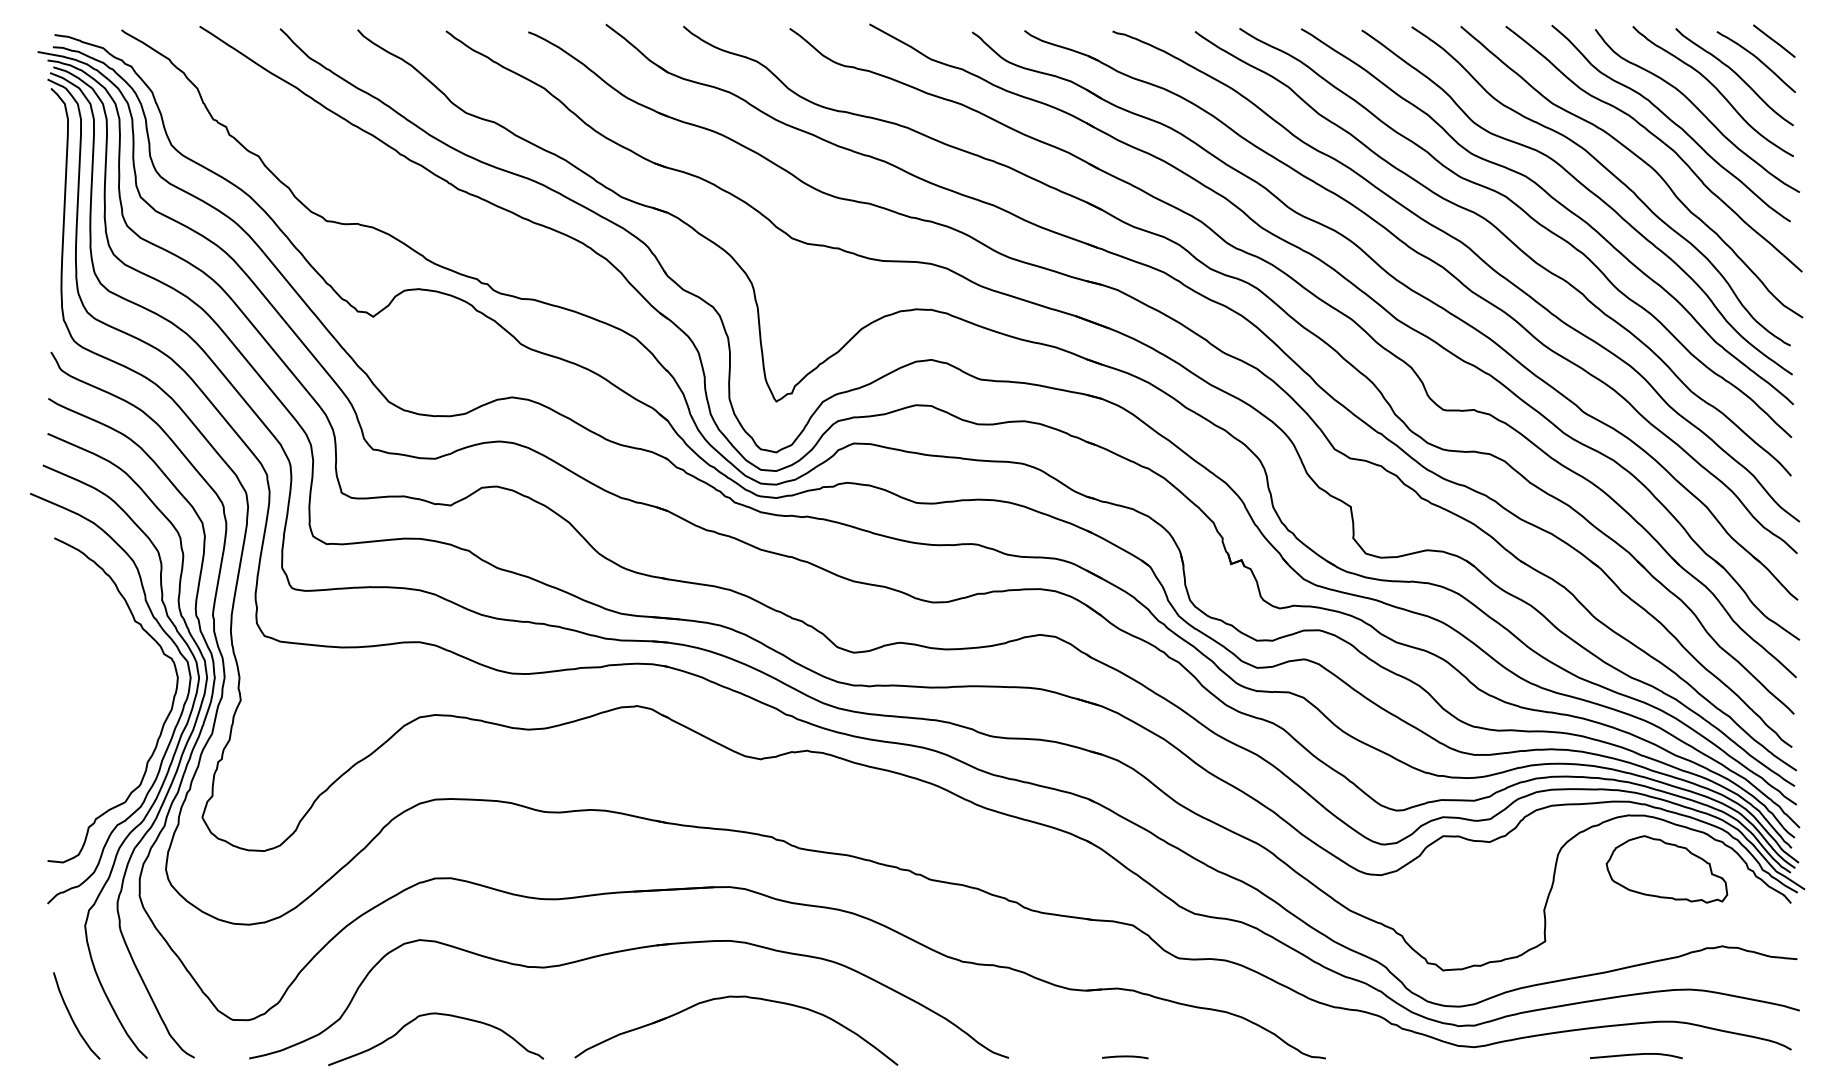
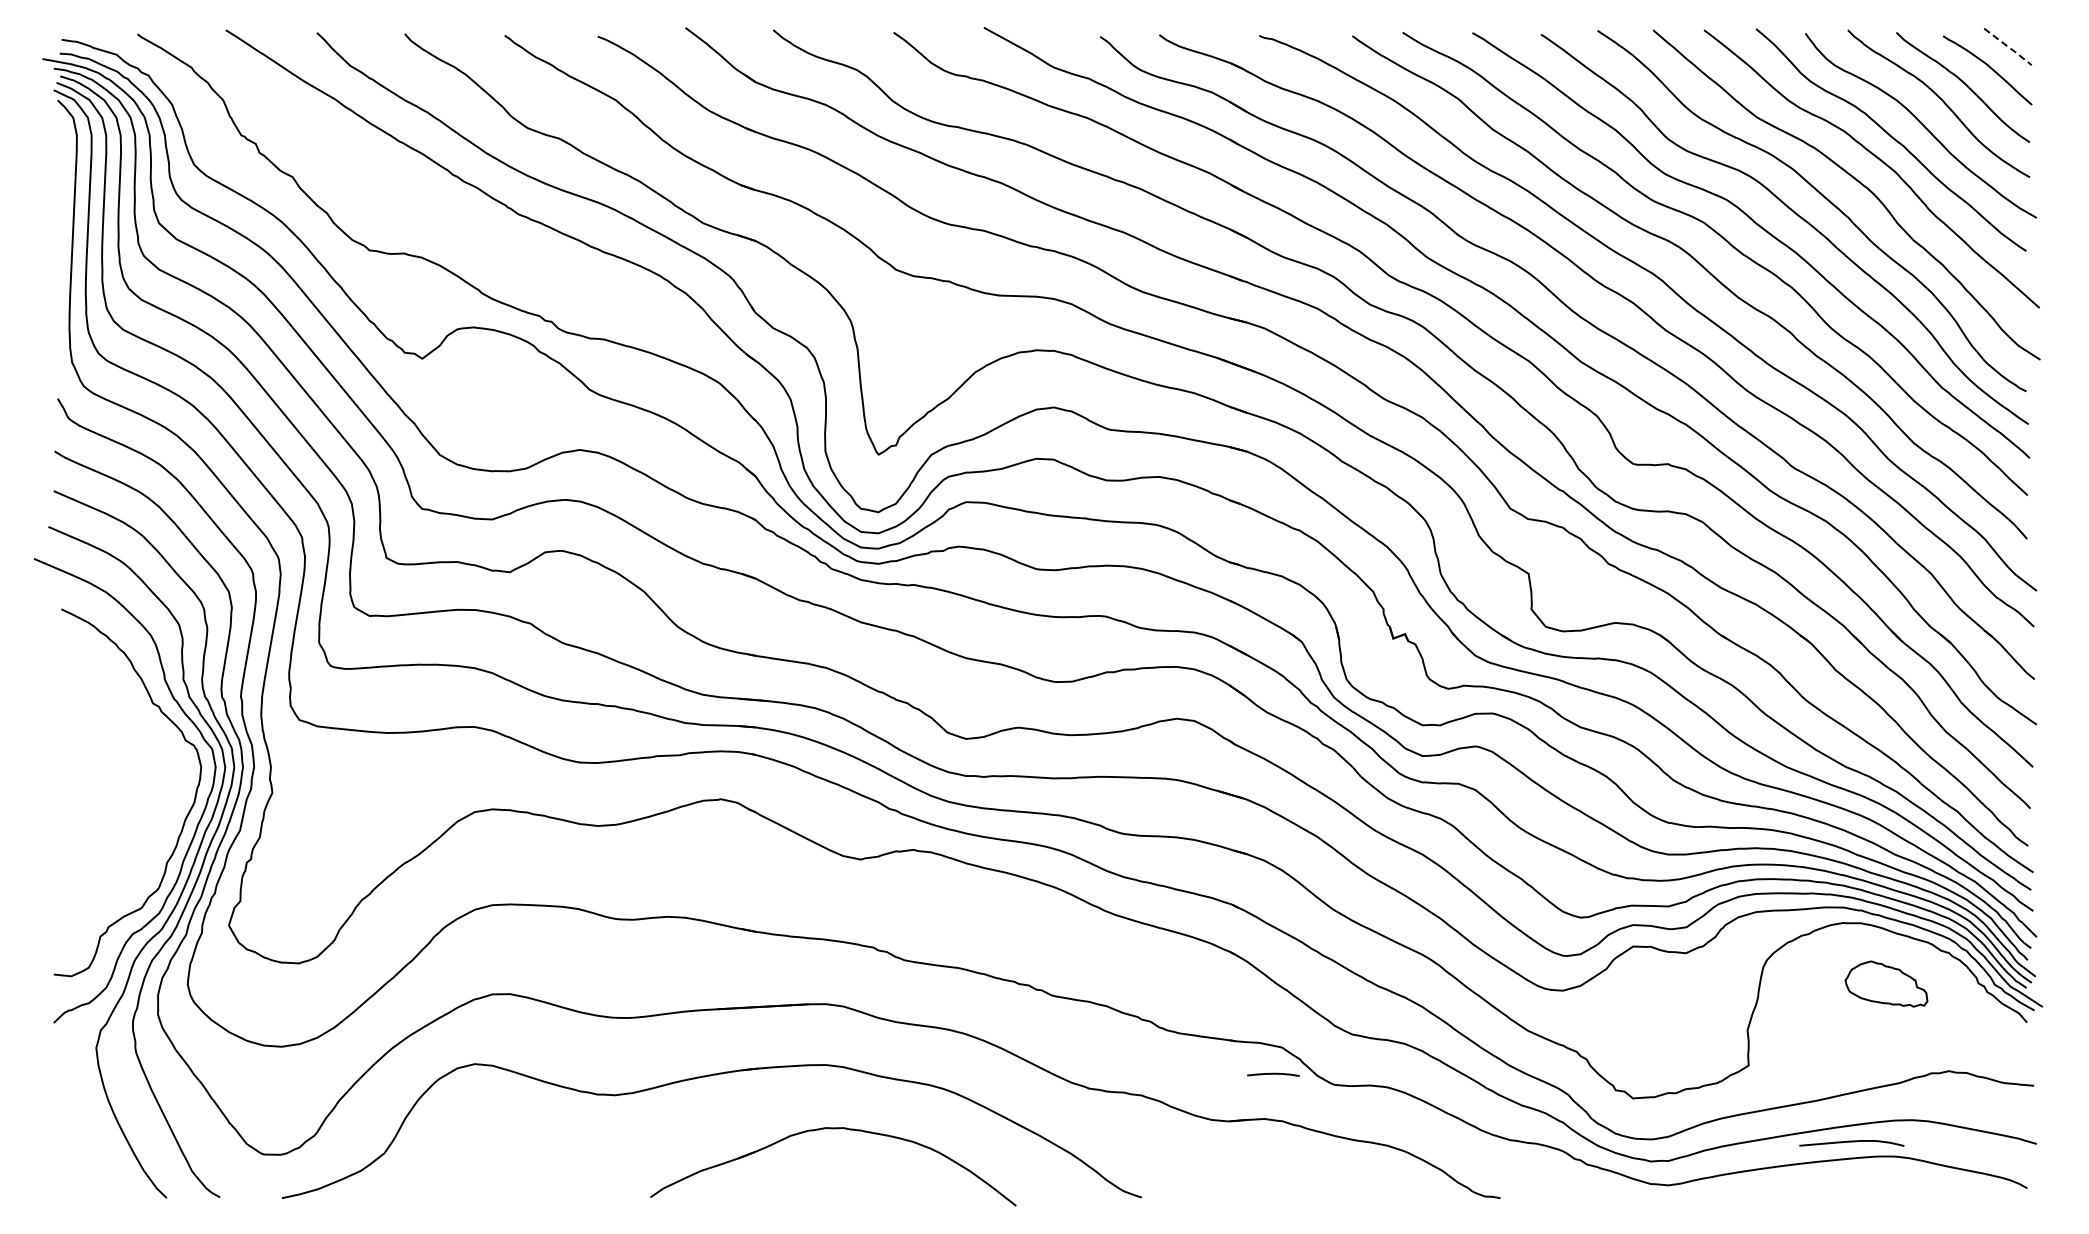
line: (1774, 40) -> (2008, 46), solid -> dashed
part: (1666, 868) -> (1886, 983), size x0.6
curve: (436, 1014) -> (493, 1148), removed
curve: (72, 1017) -> (81, 1151), removed
curve: (1636, 1055) -> (1851, 1142), moved
curve: (1125, 1057) -> (1273, 1074), moved

